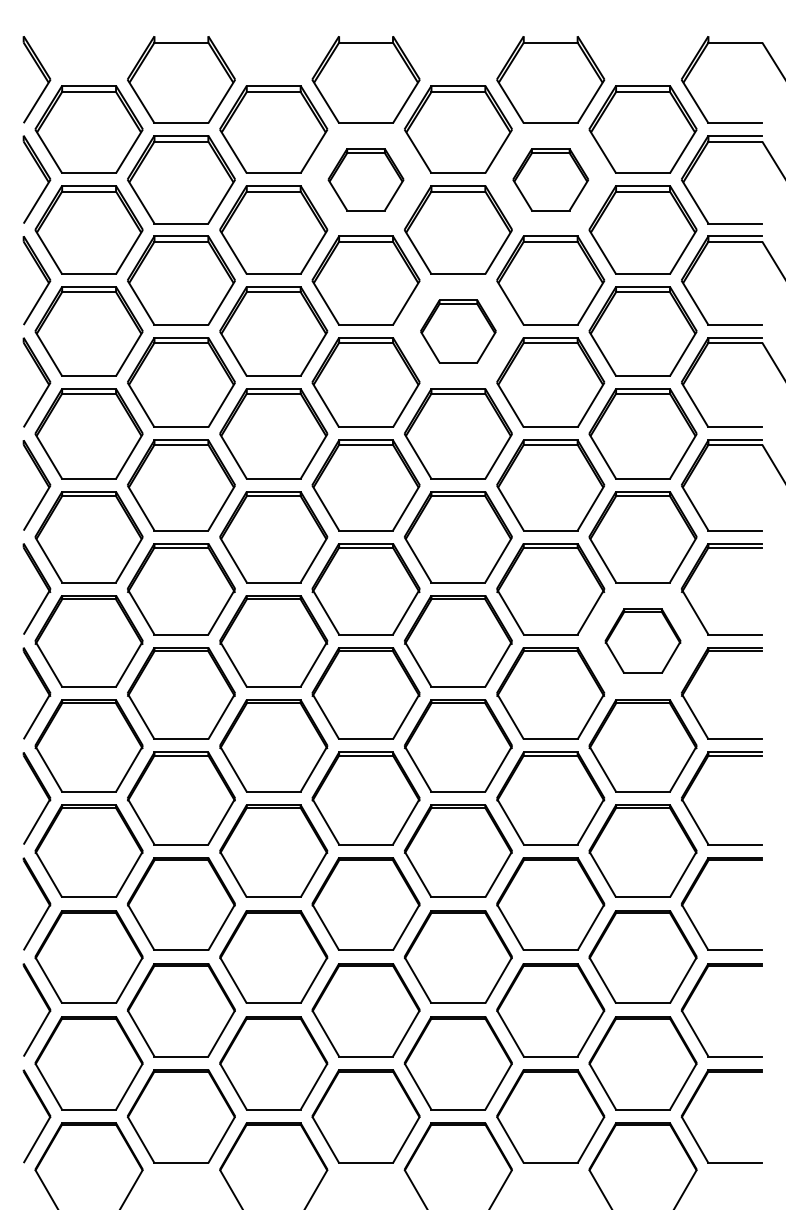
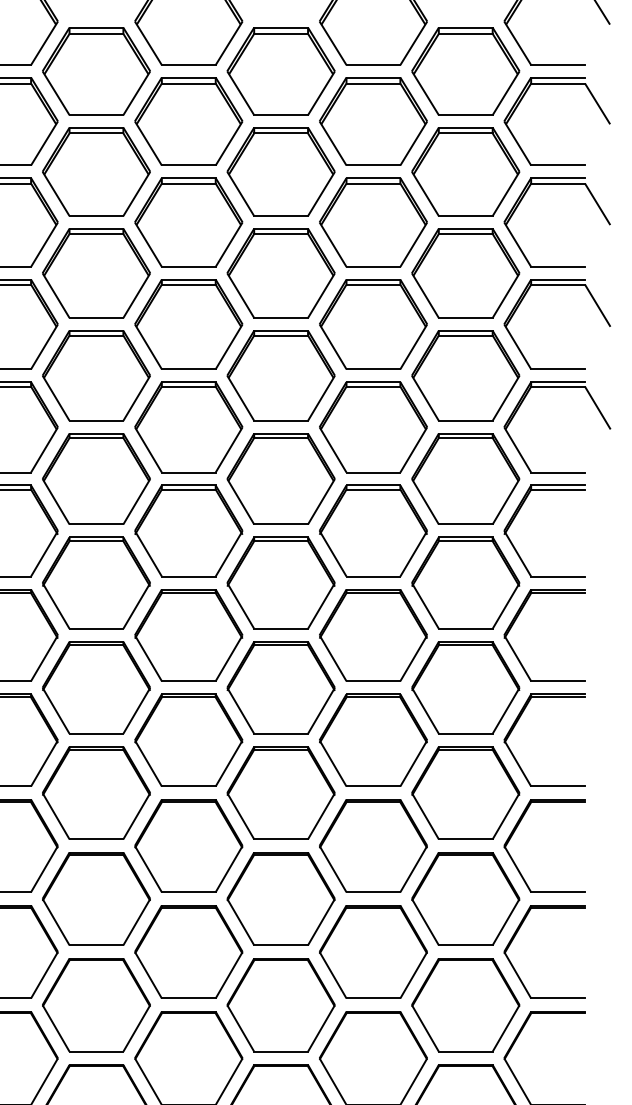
part: (365, 179) -> (188, 121), size x1.43
part: (550, 179) -> (373, 121), size x1.43
part: (458, 331) -> (281, 273), size x1.43
part: (642, 641) -> (465, 583), size x1.43

